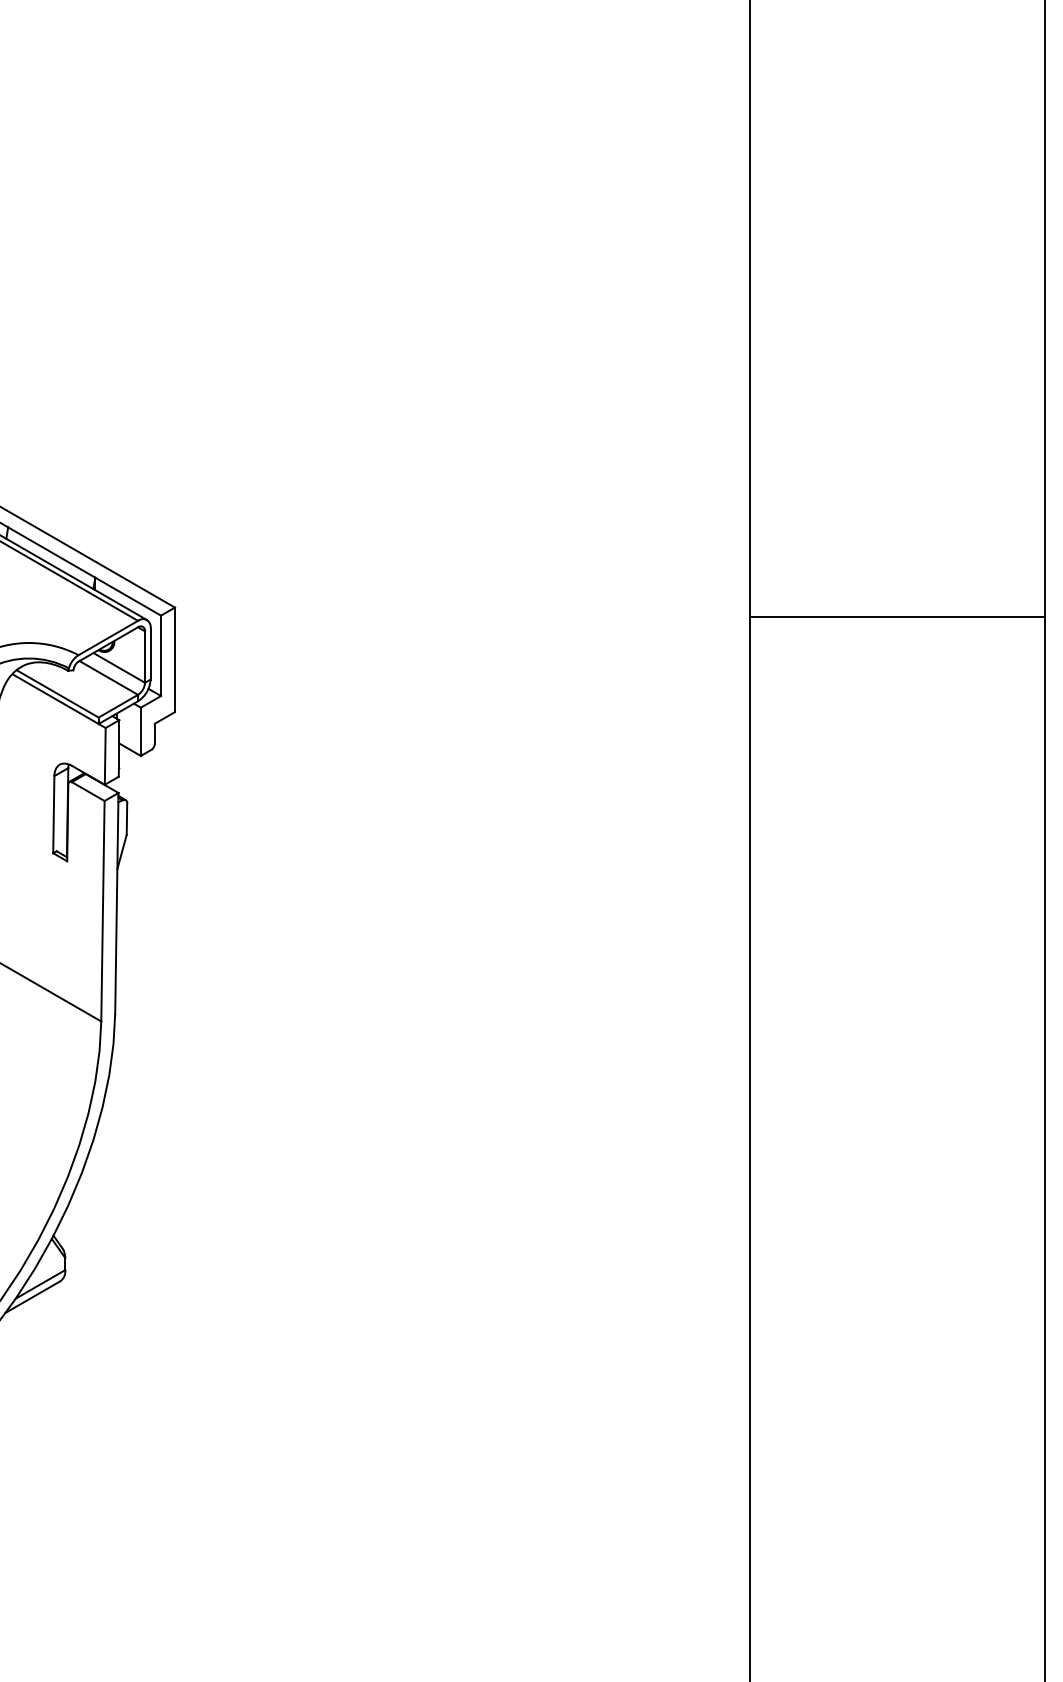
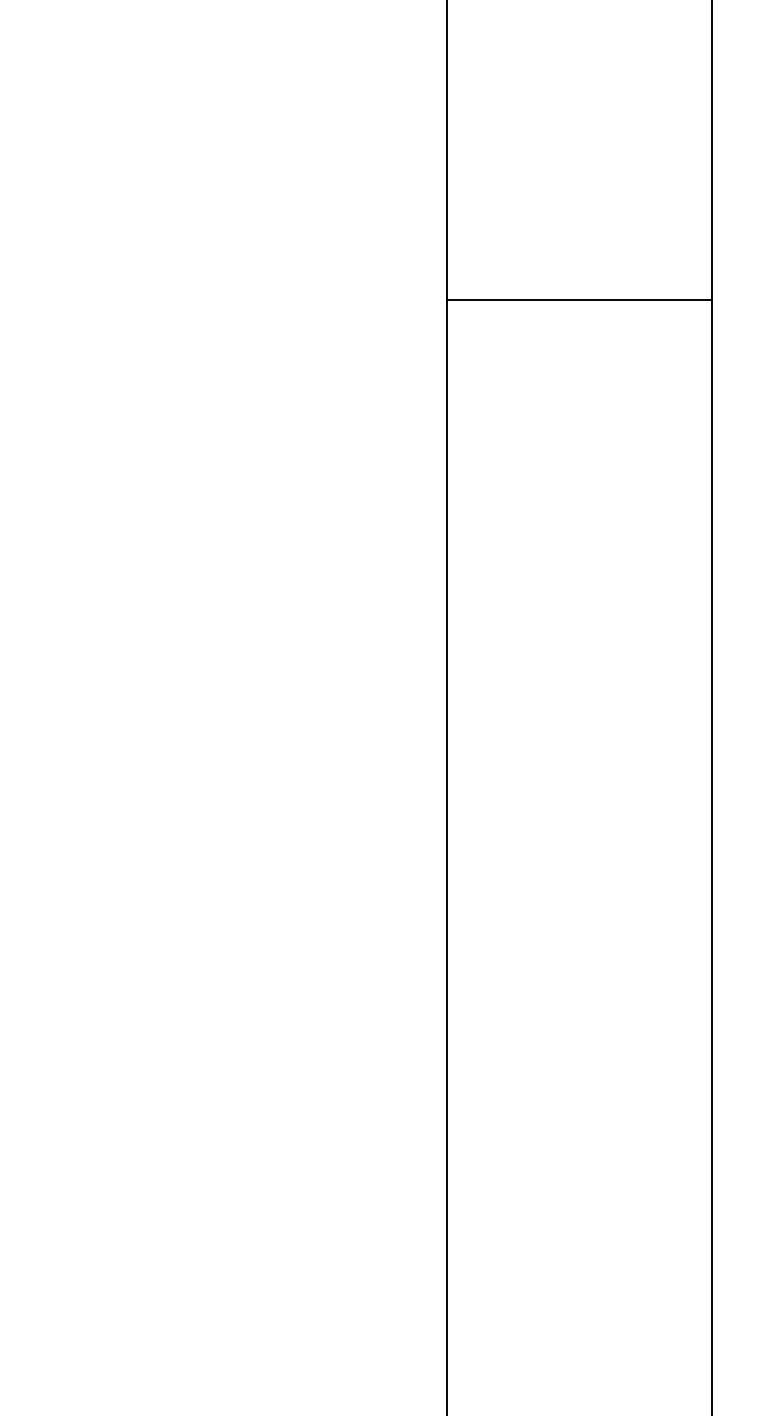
line: (897, 617) -> (579, 300), moved

